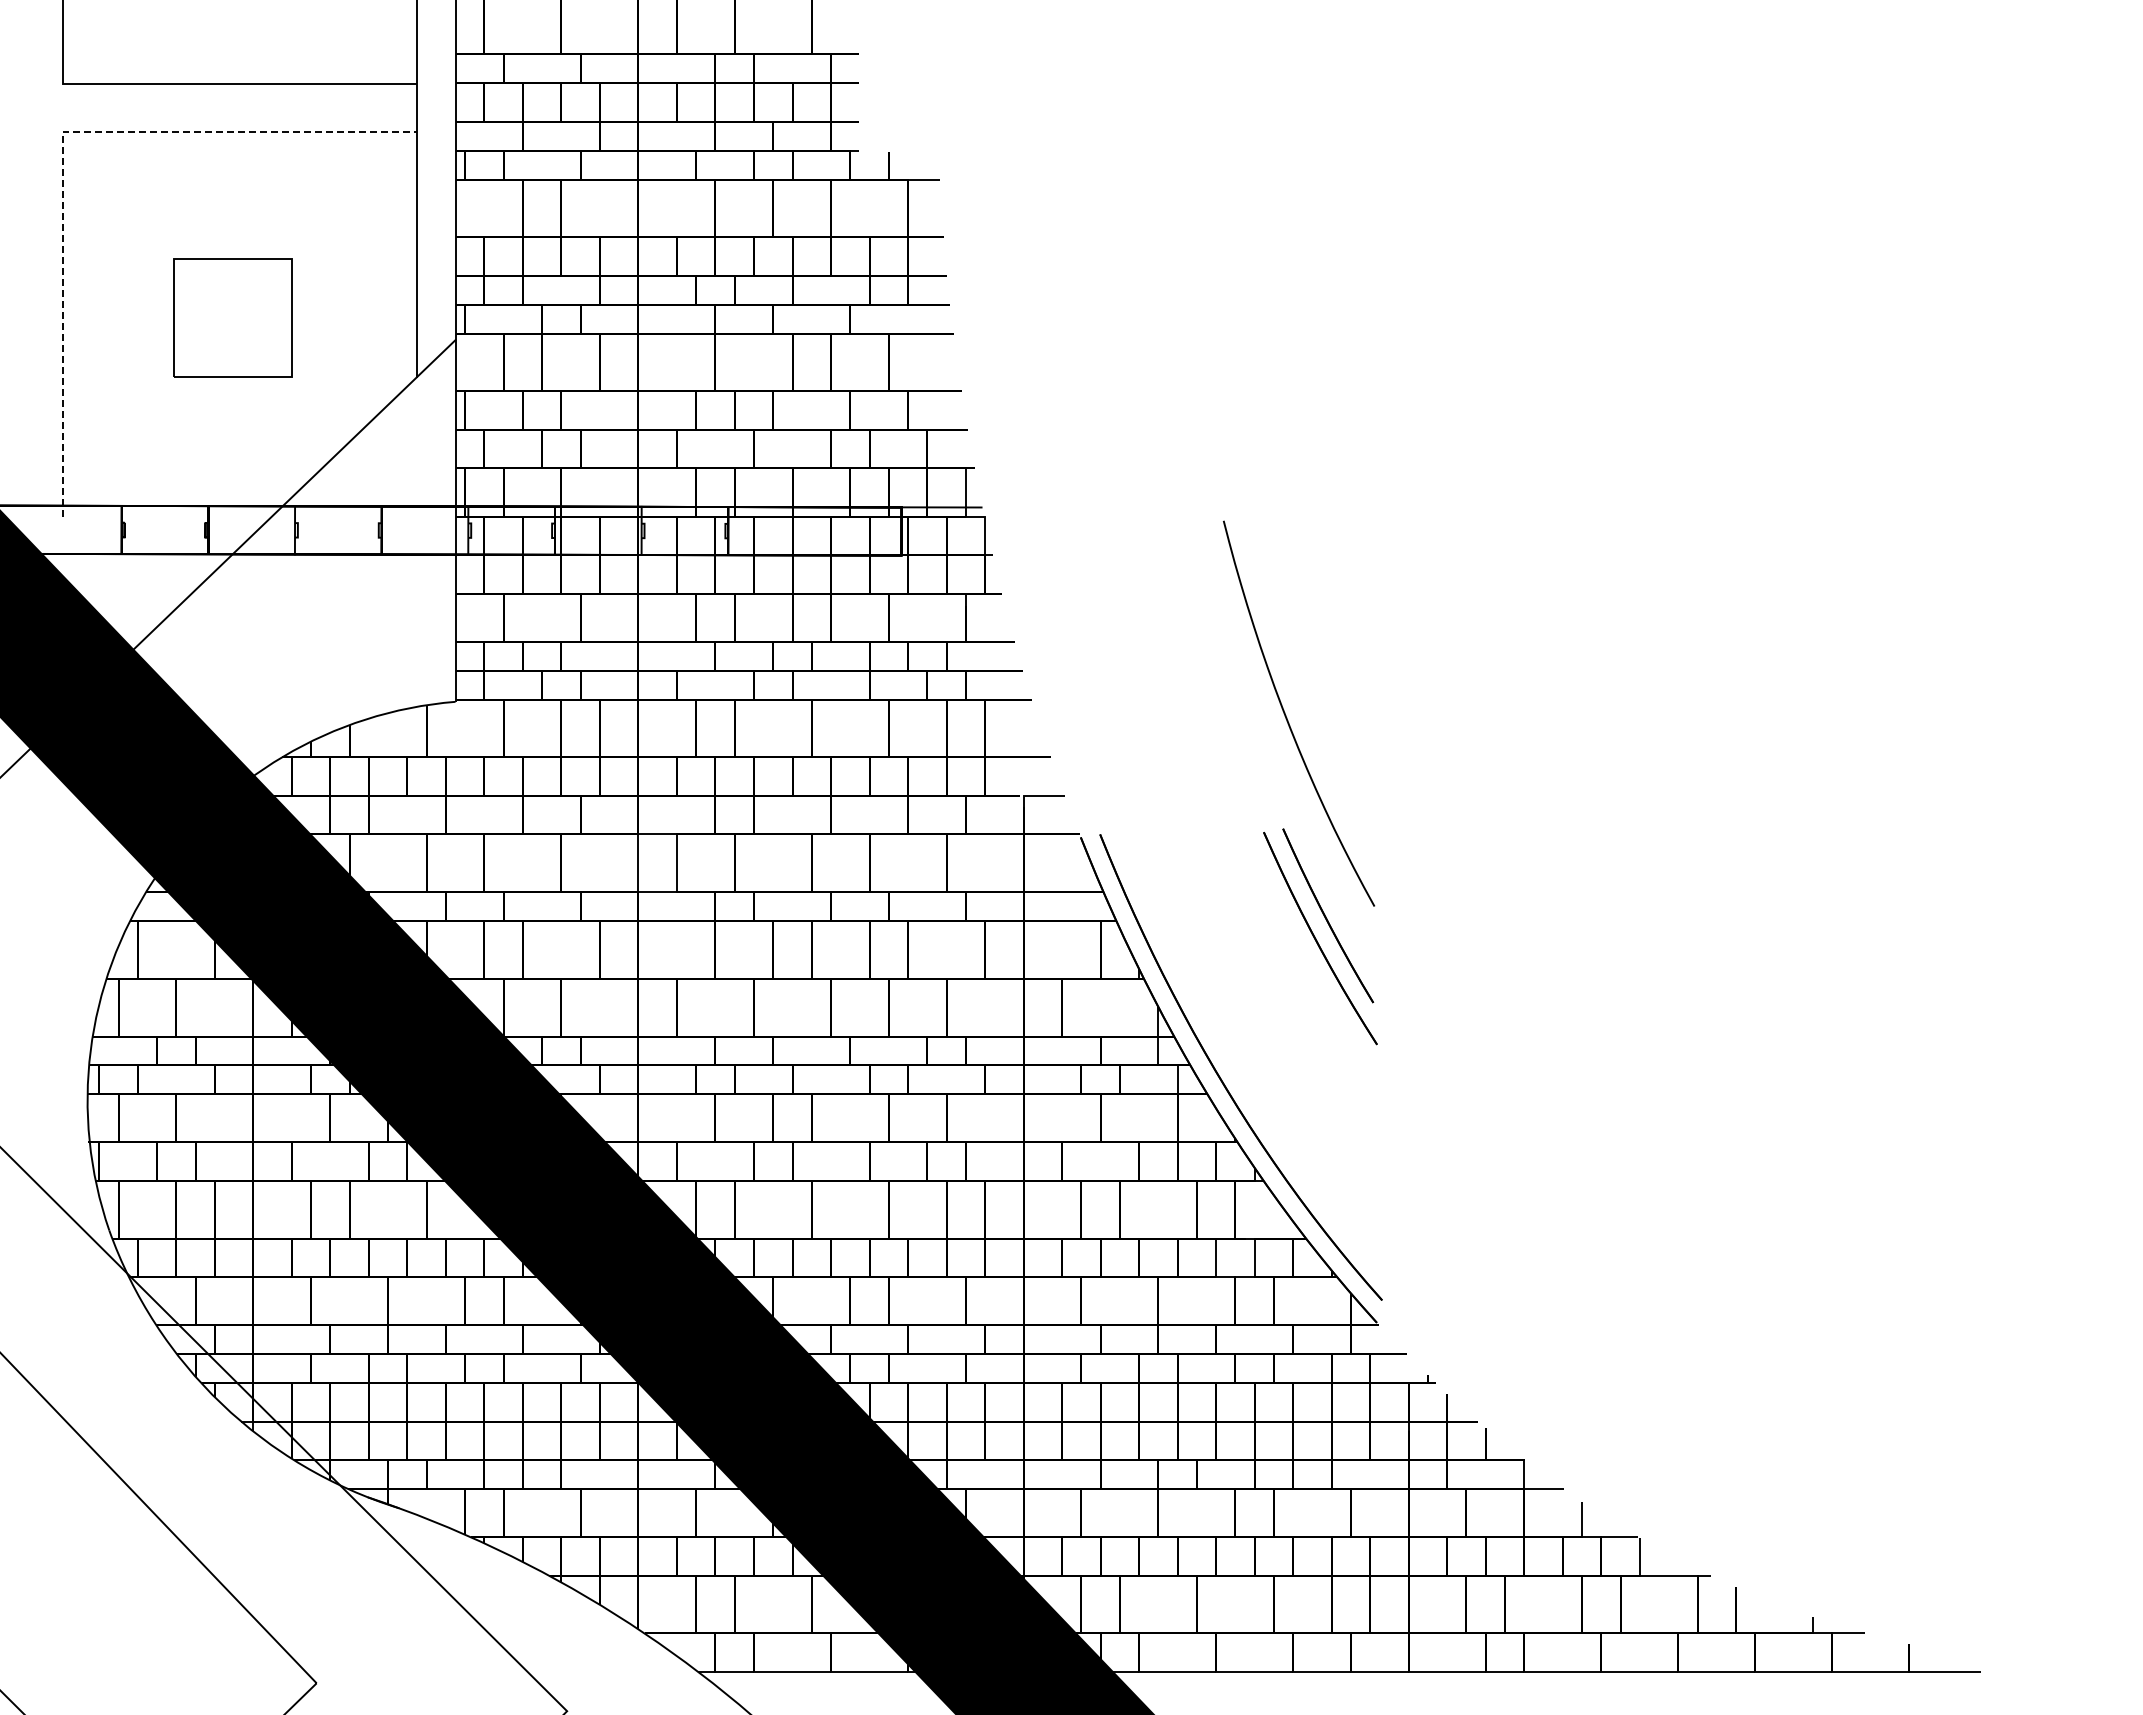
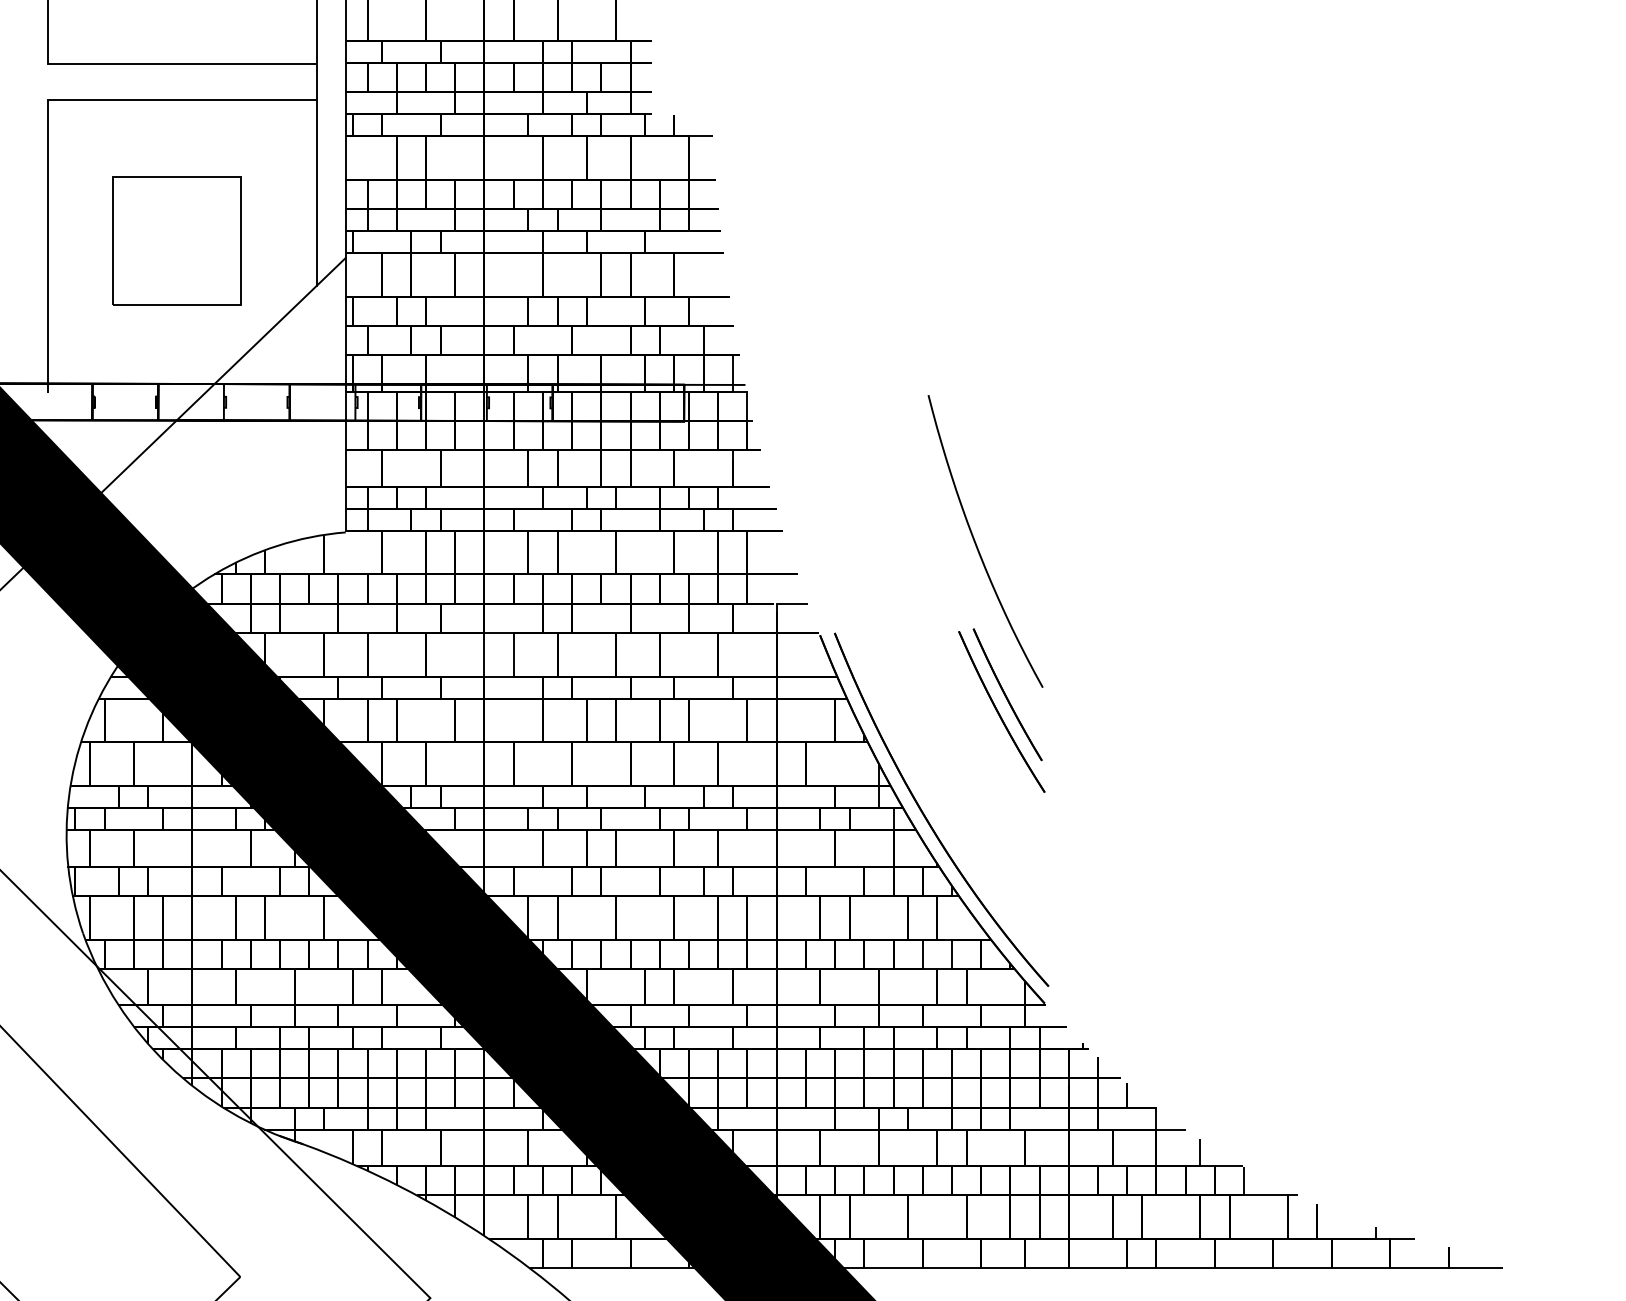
line: (62, 147) -> (47, 111), dashed -> solid
part: (233, 317) -> (177, 240), size x1.43

